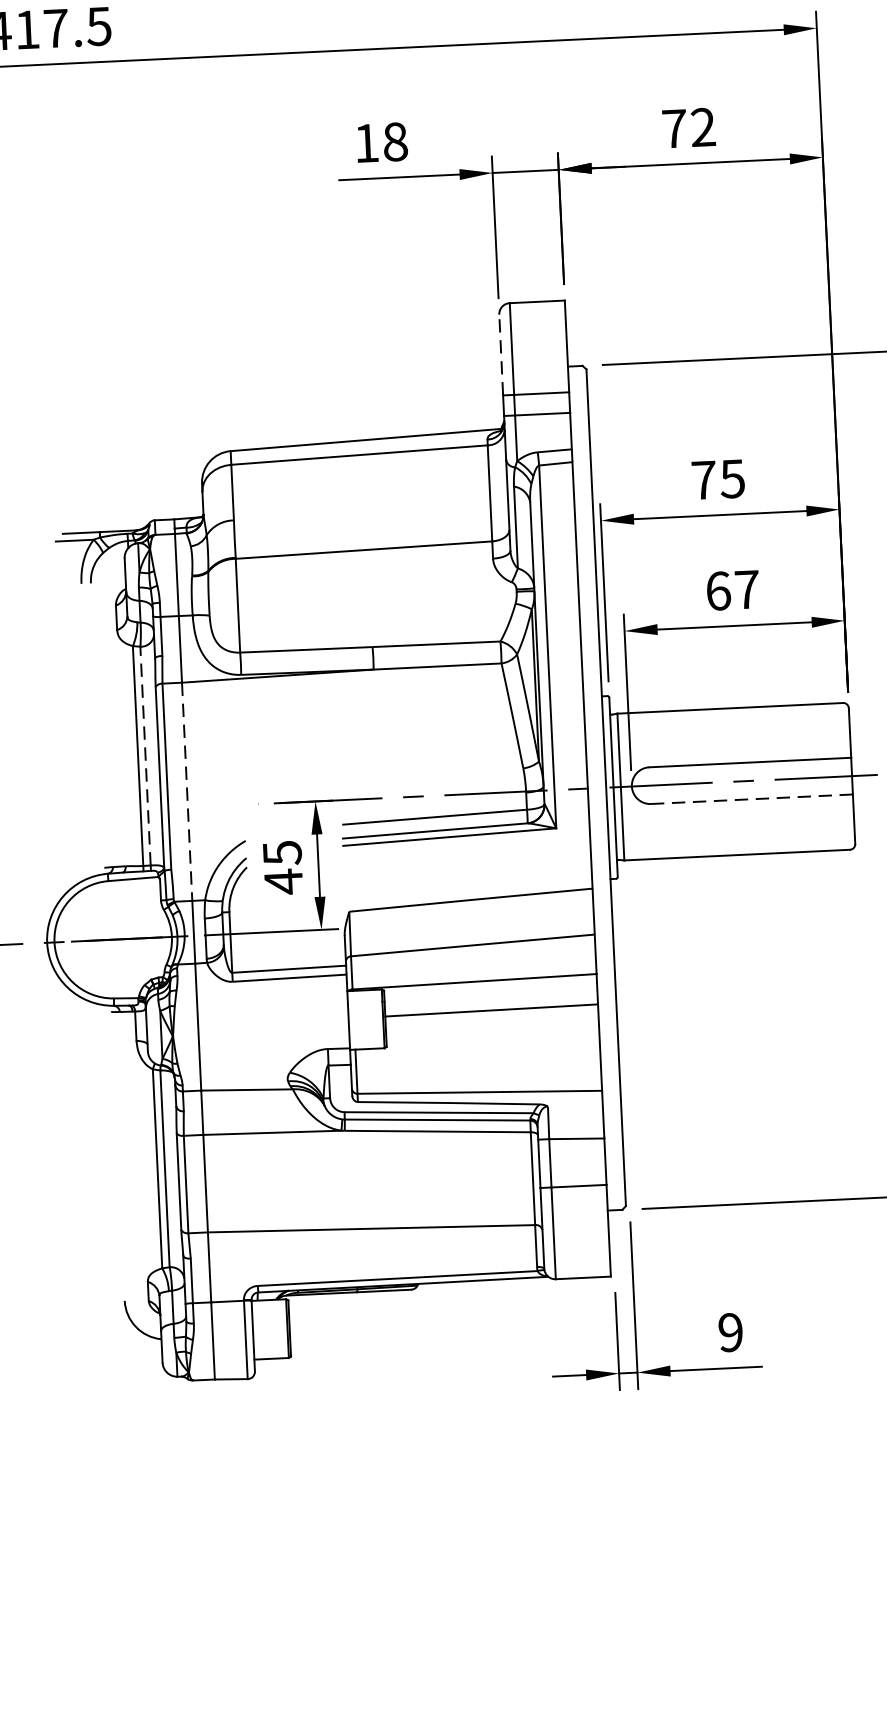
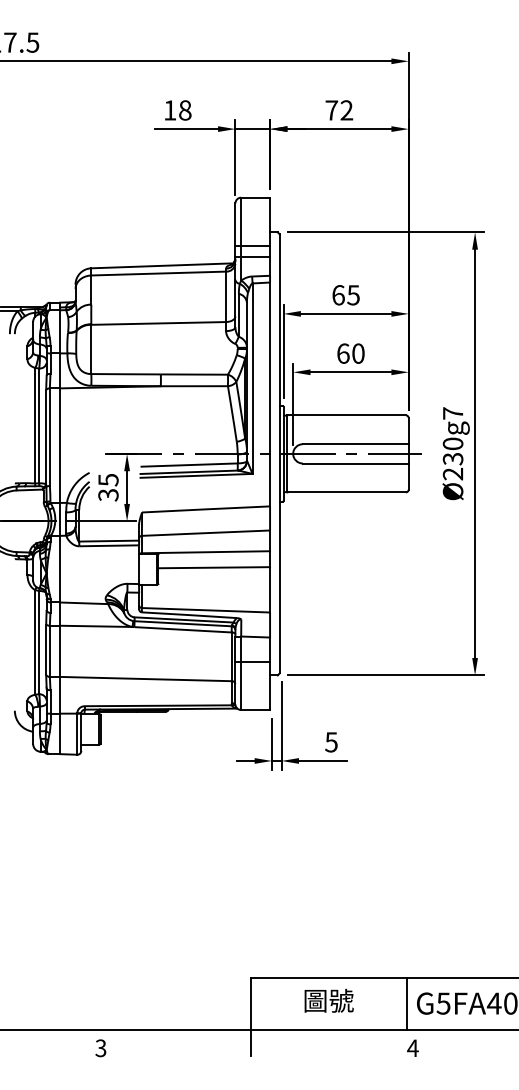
line: (501, 354) -> (235, 224), dashed -> solid
text: (703, 480) -> (338, 295), 75 -> 65
text: (747, 589) -> (358, 353), 67 -> 60
line: (146, 755) -> (39, 425), dashed -> solid
line: (187, 793) -> (60, 446), dashed -> solid
line: (751, 799) -> (355, 463), dashed -> solid
text: (283, 882) -> (108, 495), 45 -> 35
text: (730, 1332) -> (331, 742), 9 -> 5

